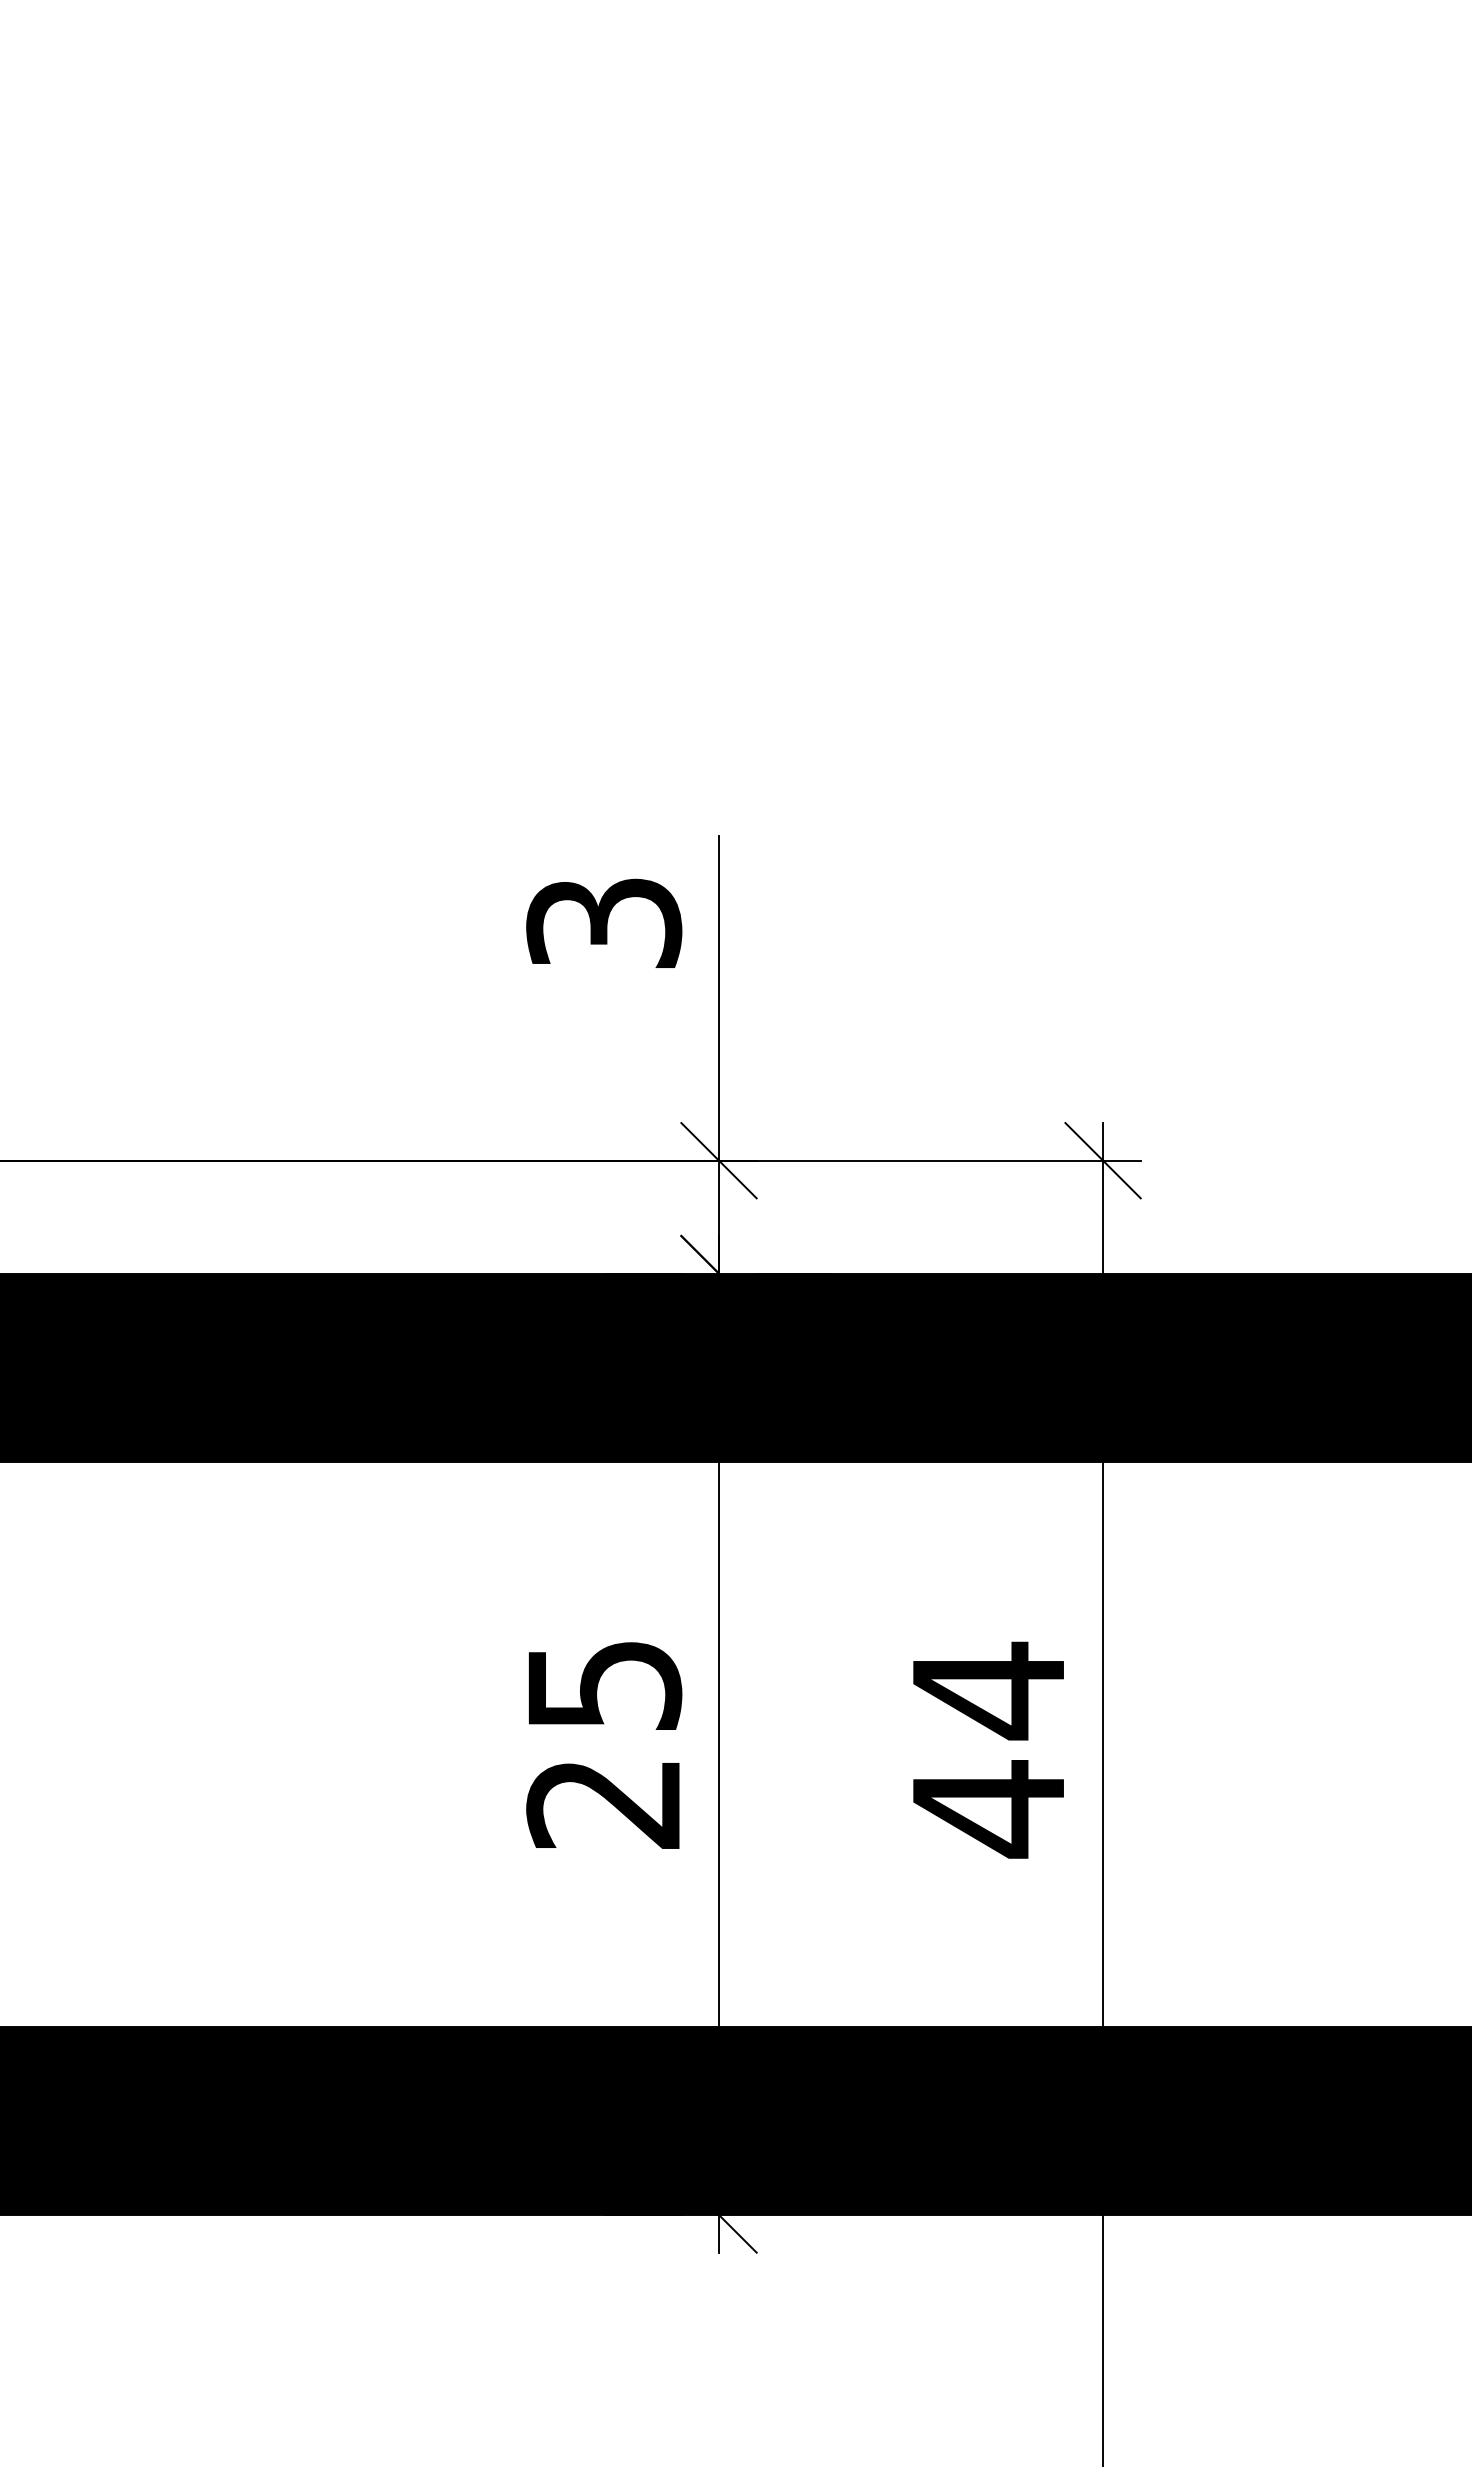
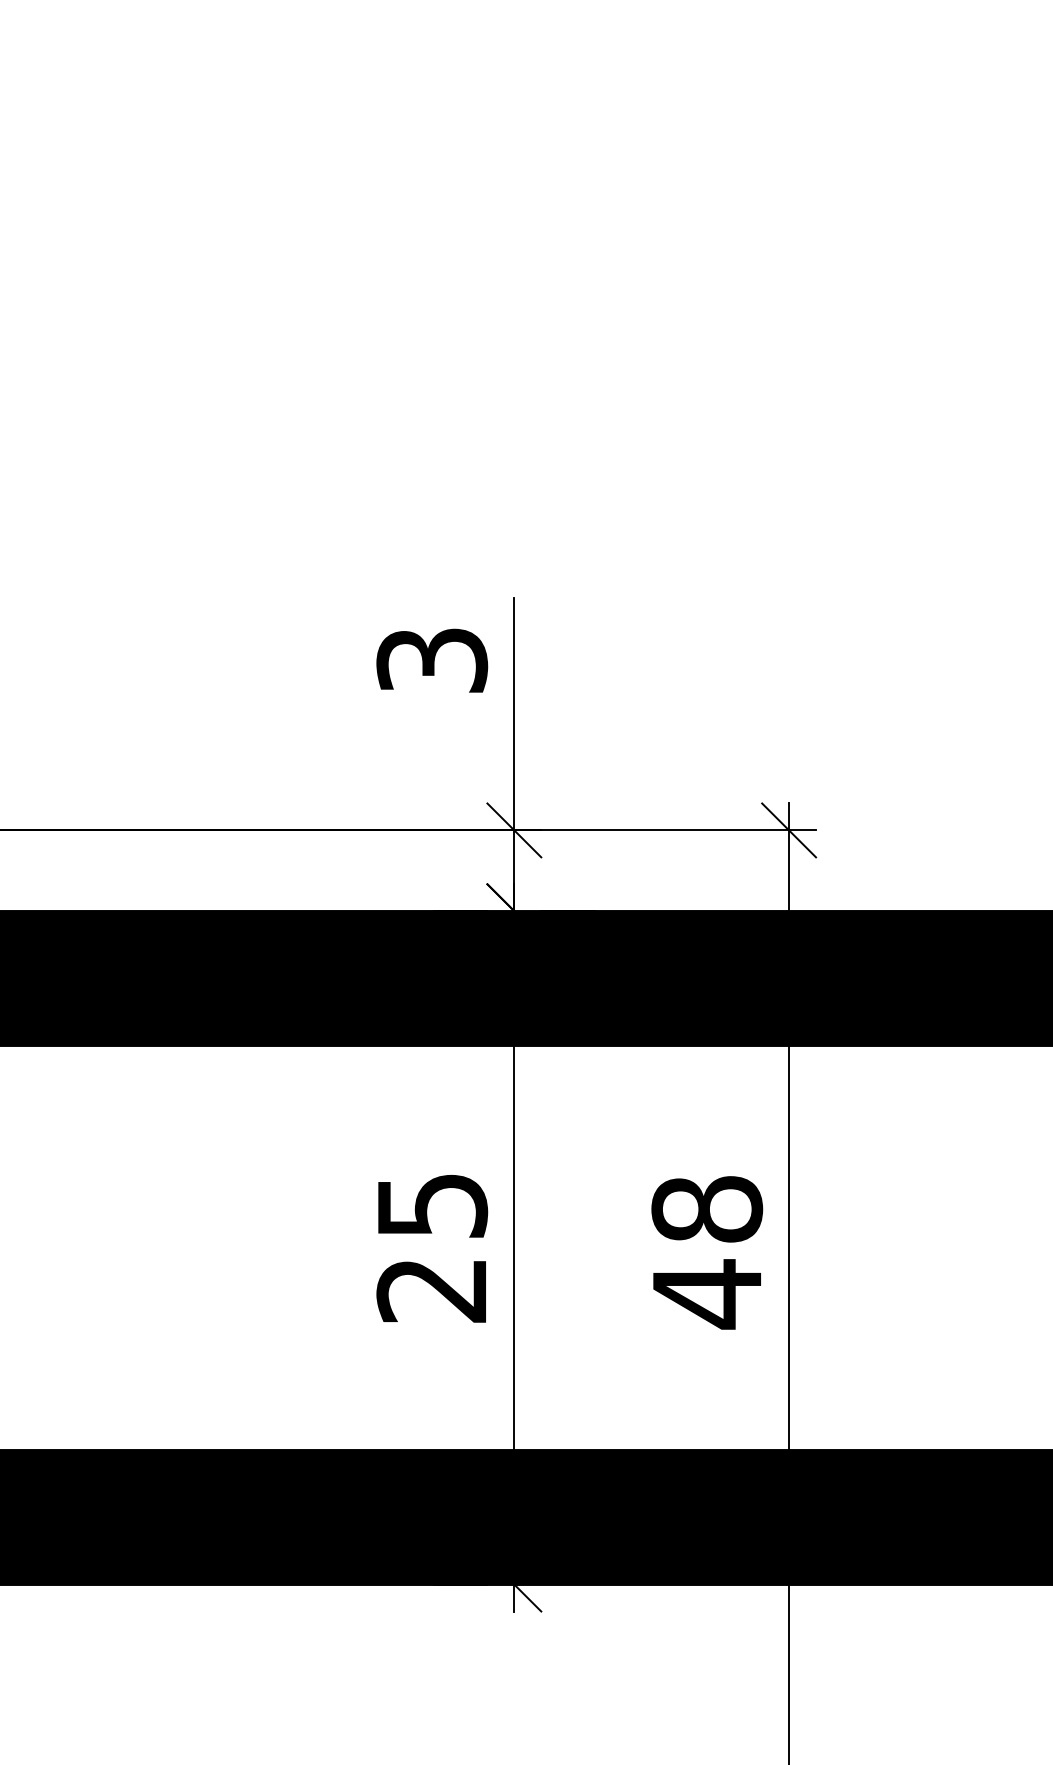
text: (988, 1690) -> (707, 1209), 44 -> 48

